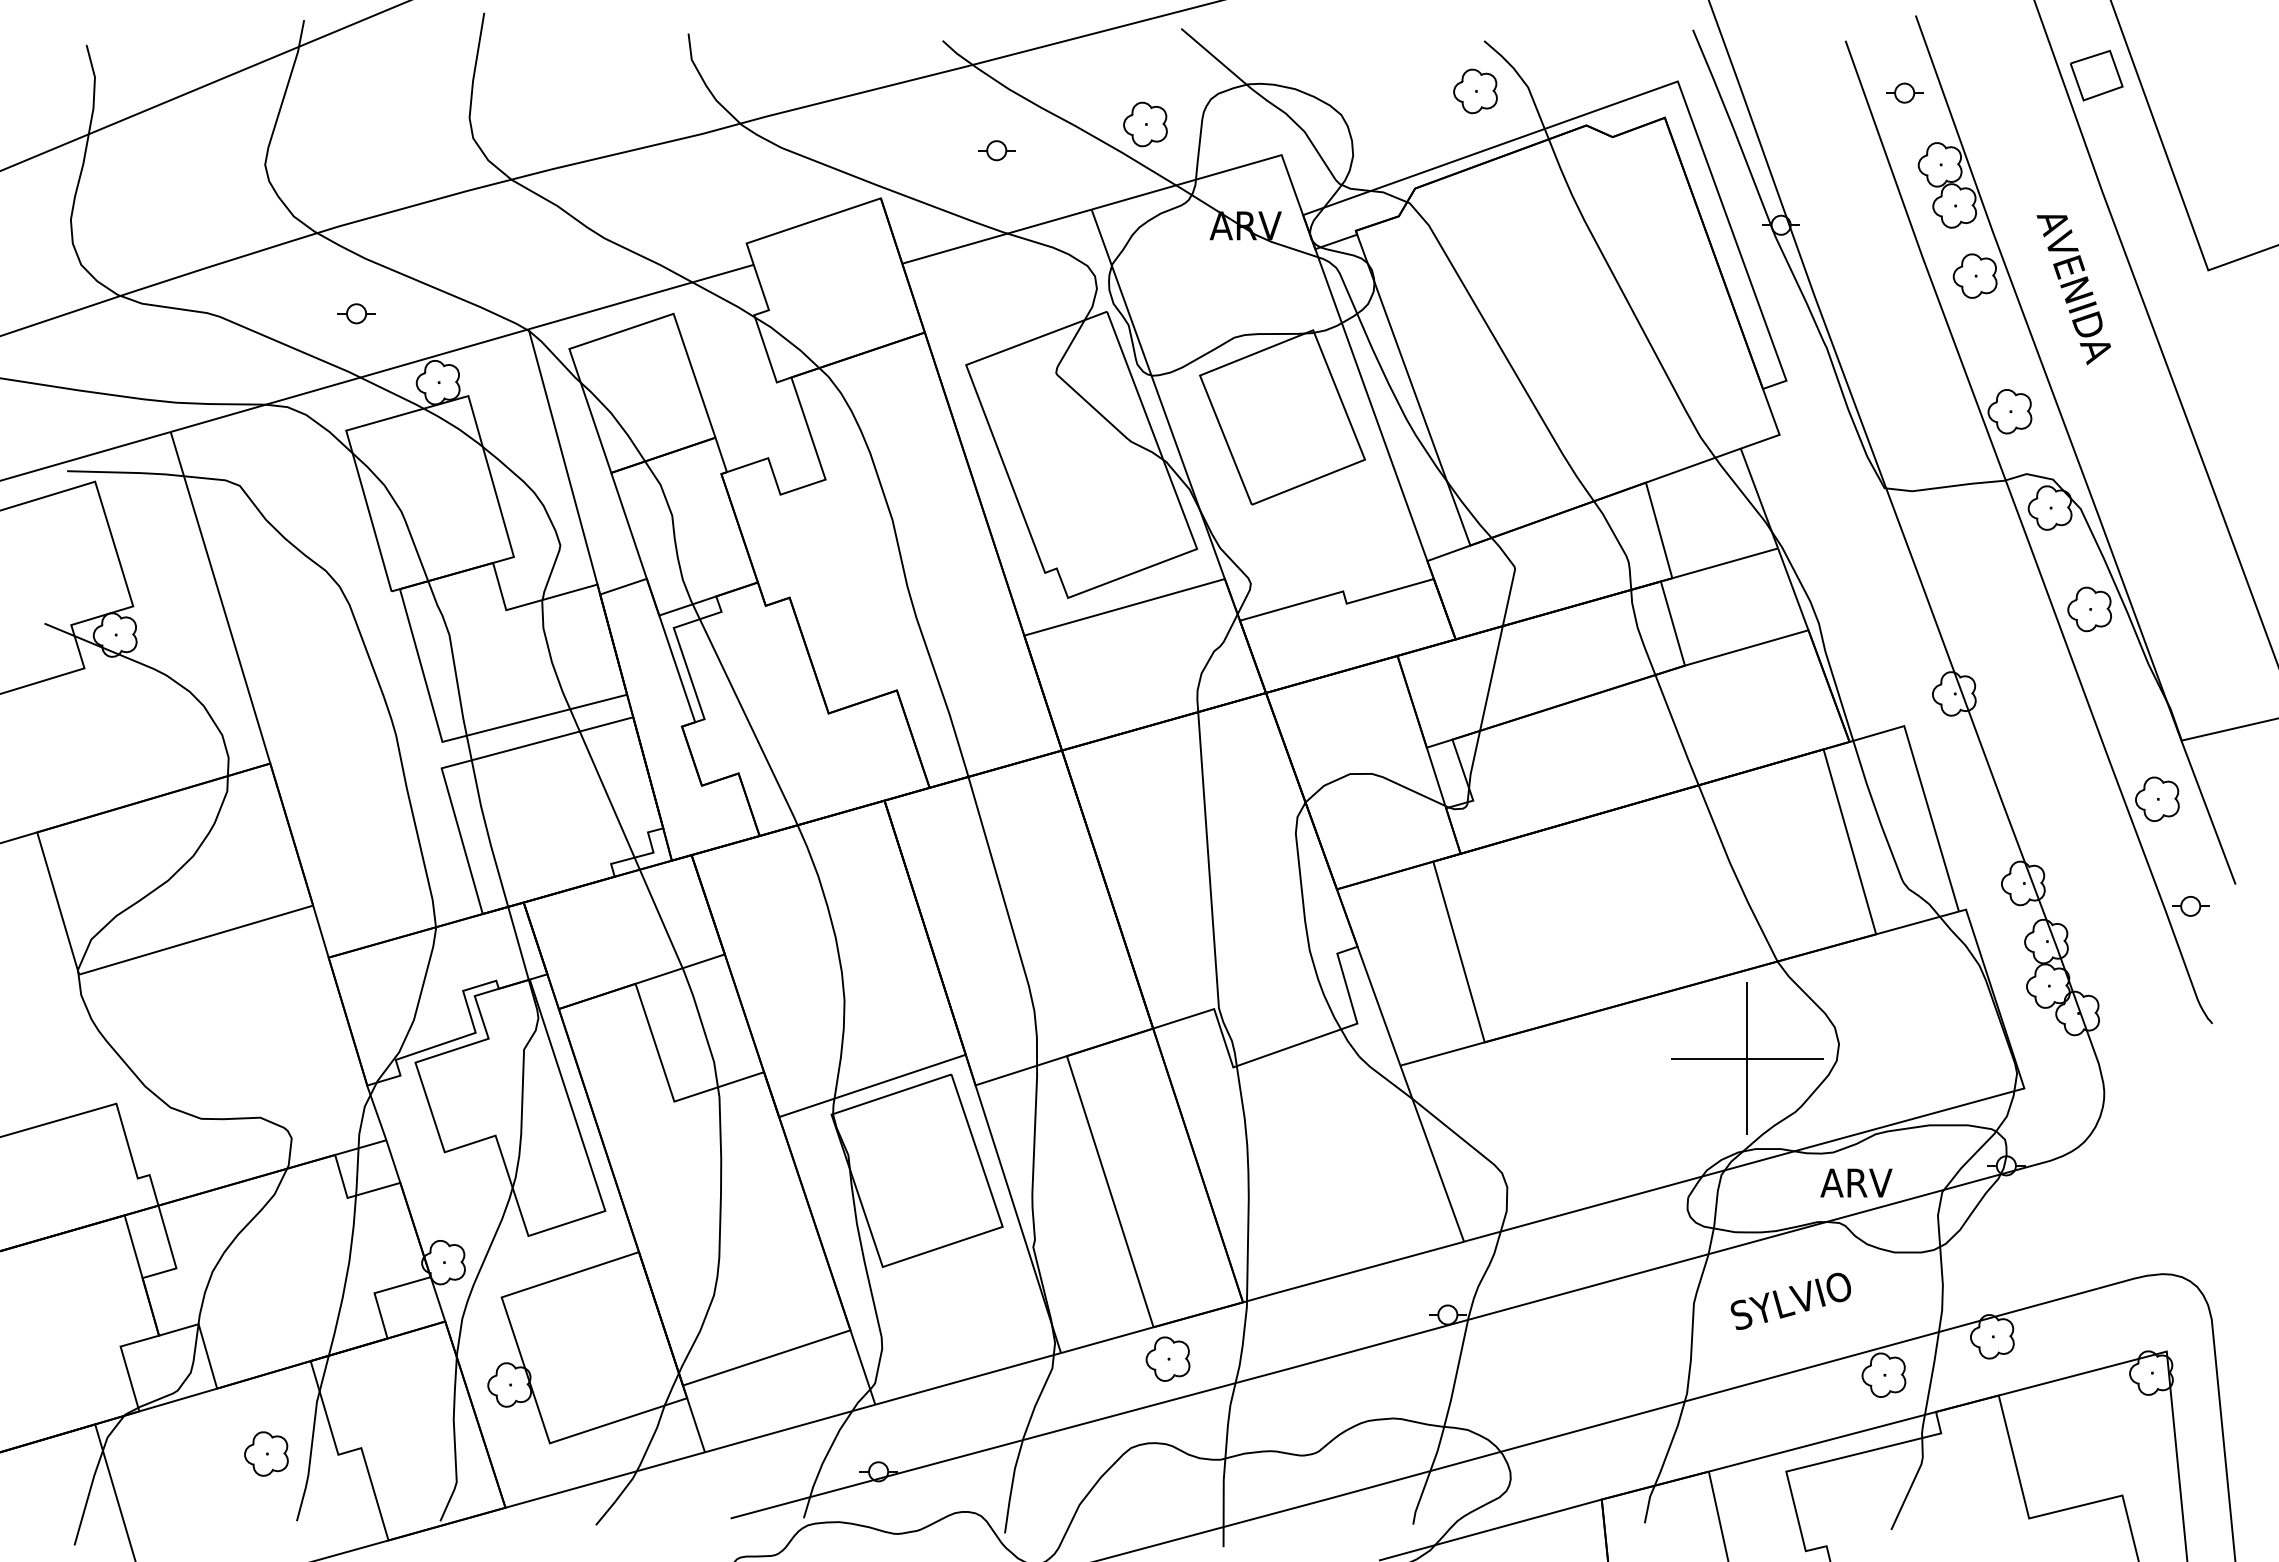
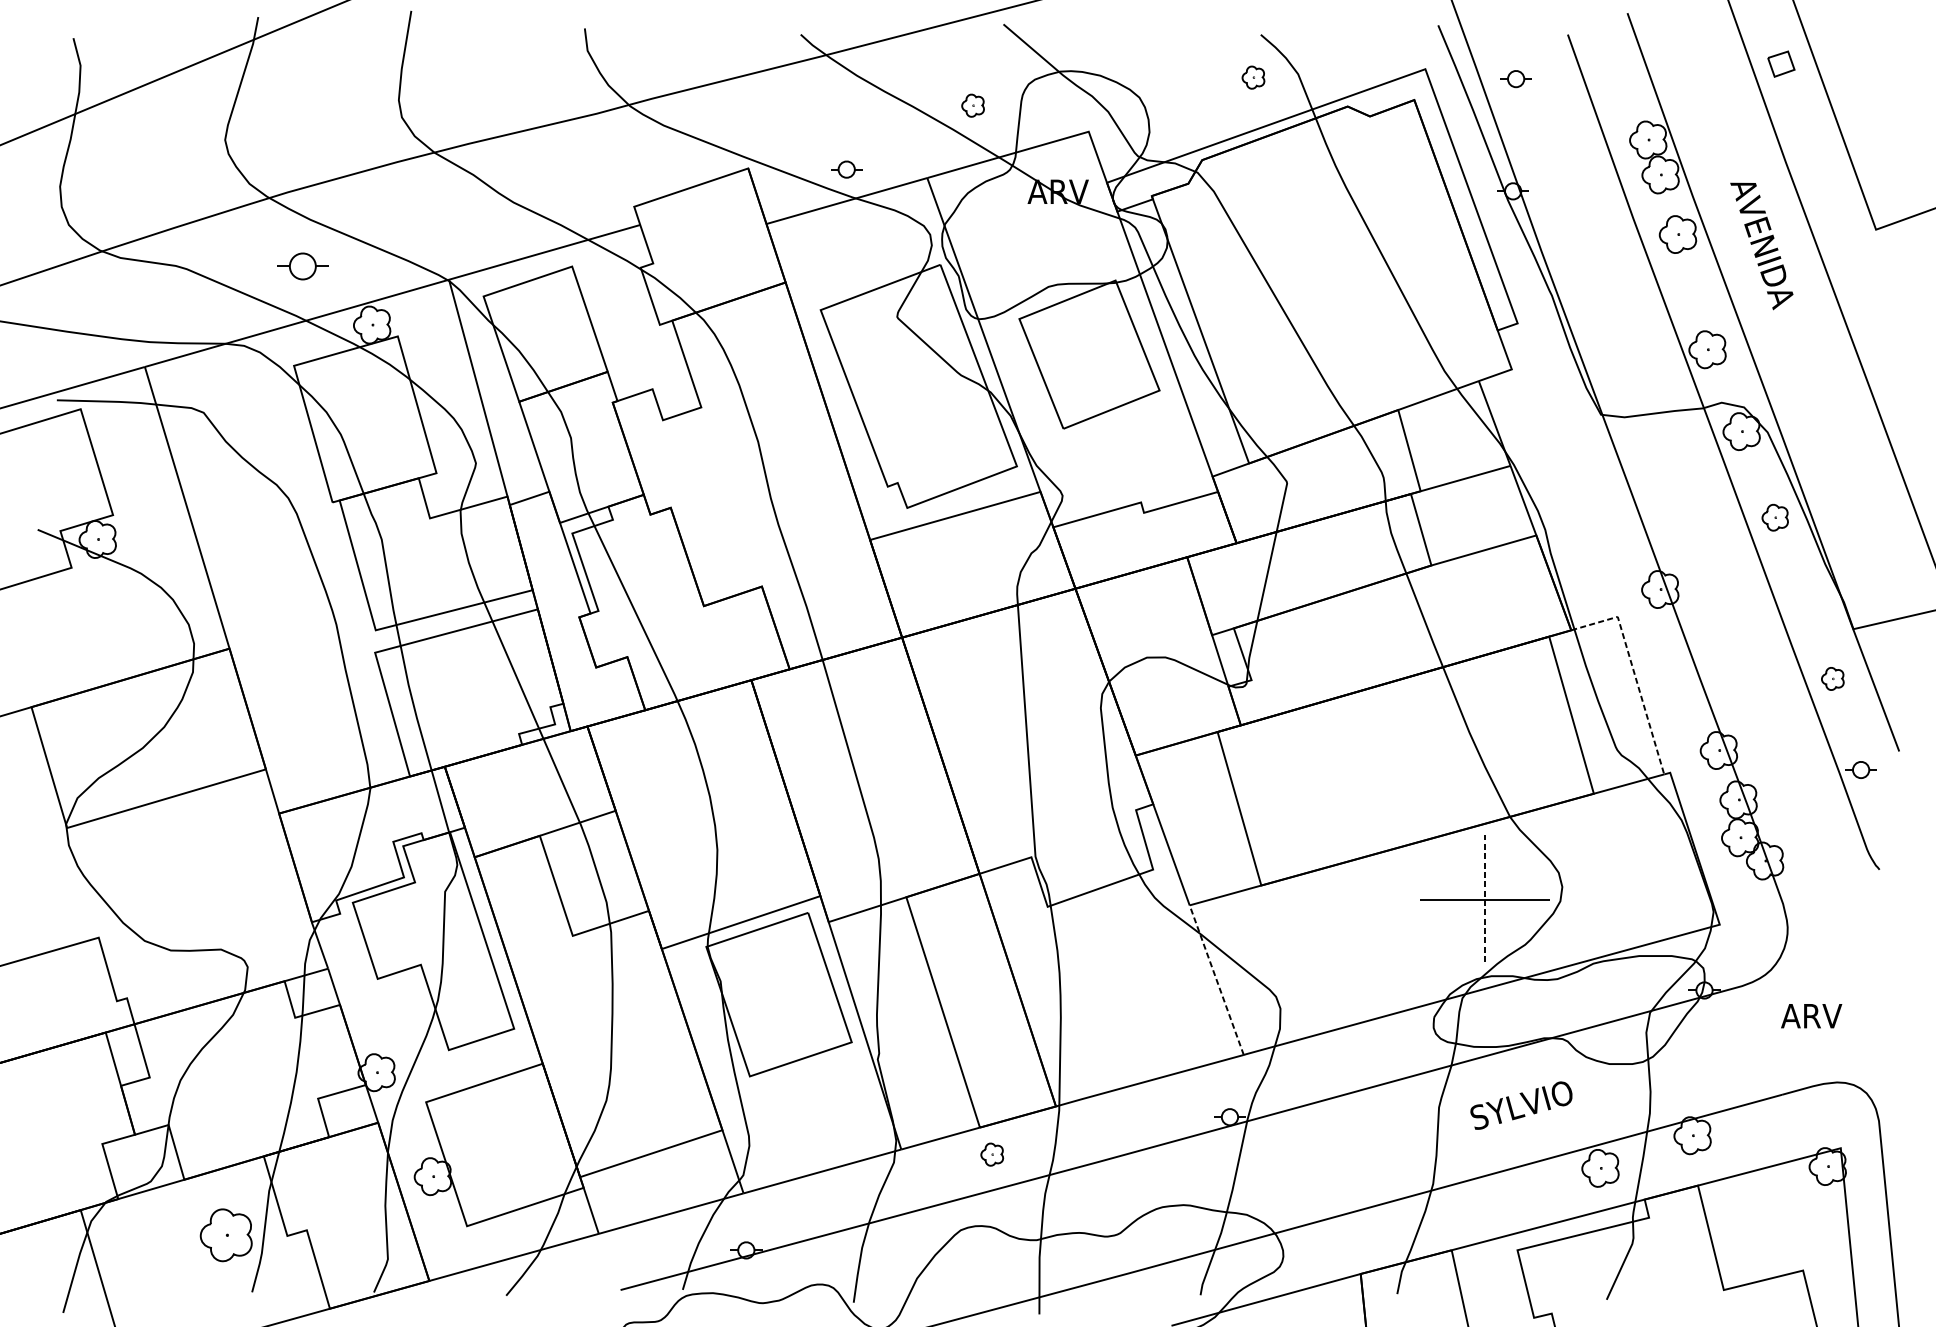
part: (2096, 75) -> (1781, 64), size x0.6
part: (1475, 91) -> (1253, 77), size x0.6
part: (1904, 92) -> (1515, 78), moved
part: (1145, 124) -> (973, 105), size x0.6
part: (996, 150) -> (846, 169), moved
part: (356, 313) -> (302, 266), size x1.6
part: (2089, 609) -> (1775, 517), size x0.7
line: (1923, 791) -> (1634, 672), solid -> dashed
part: (2157, 798) -> (1832, 678), size x0.6
line: (1747, 1059) -> (1484, 900), solid -> dashed
line: (1432, 1153) -> (1216, 979), solid -> dashed
text: (1856, 1182) -> (1811, 1015), moved
part: (1167, 1358) -> (991, 1154), size x0.6
part: (266, 1453) -> (226, 1234), size x1.4

